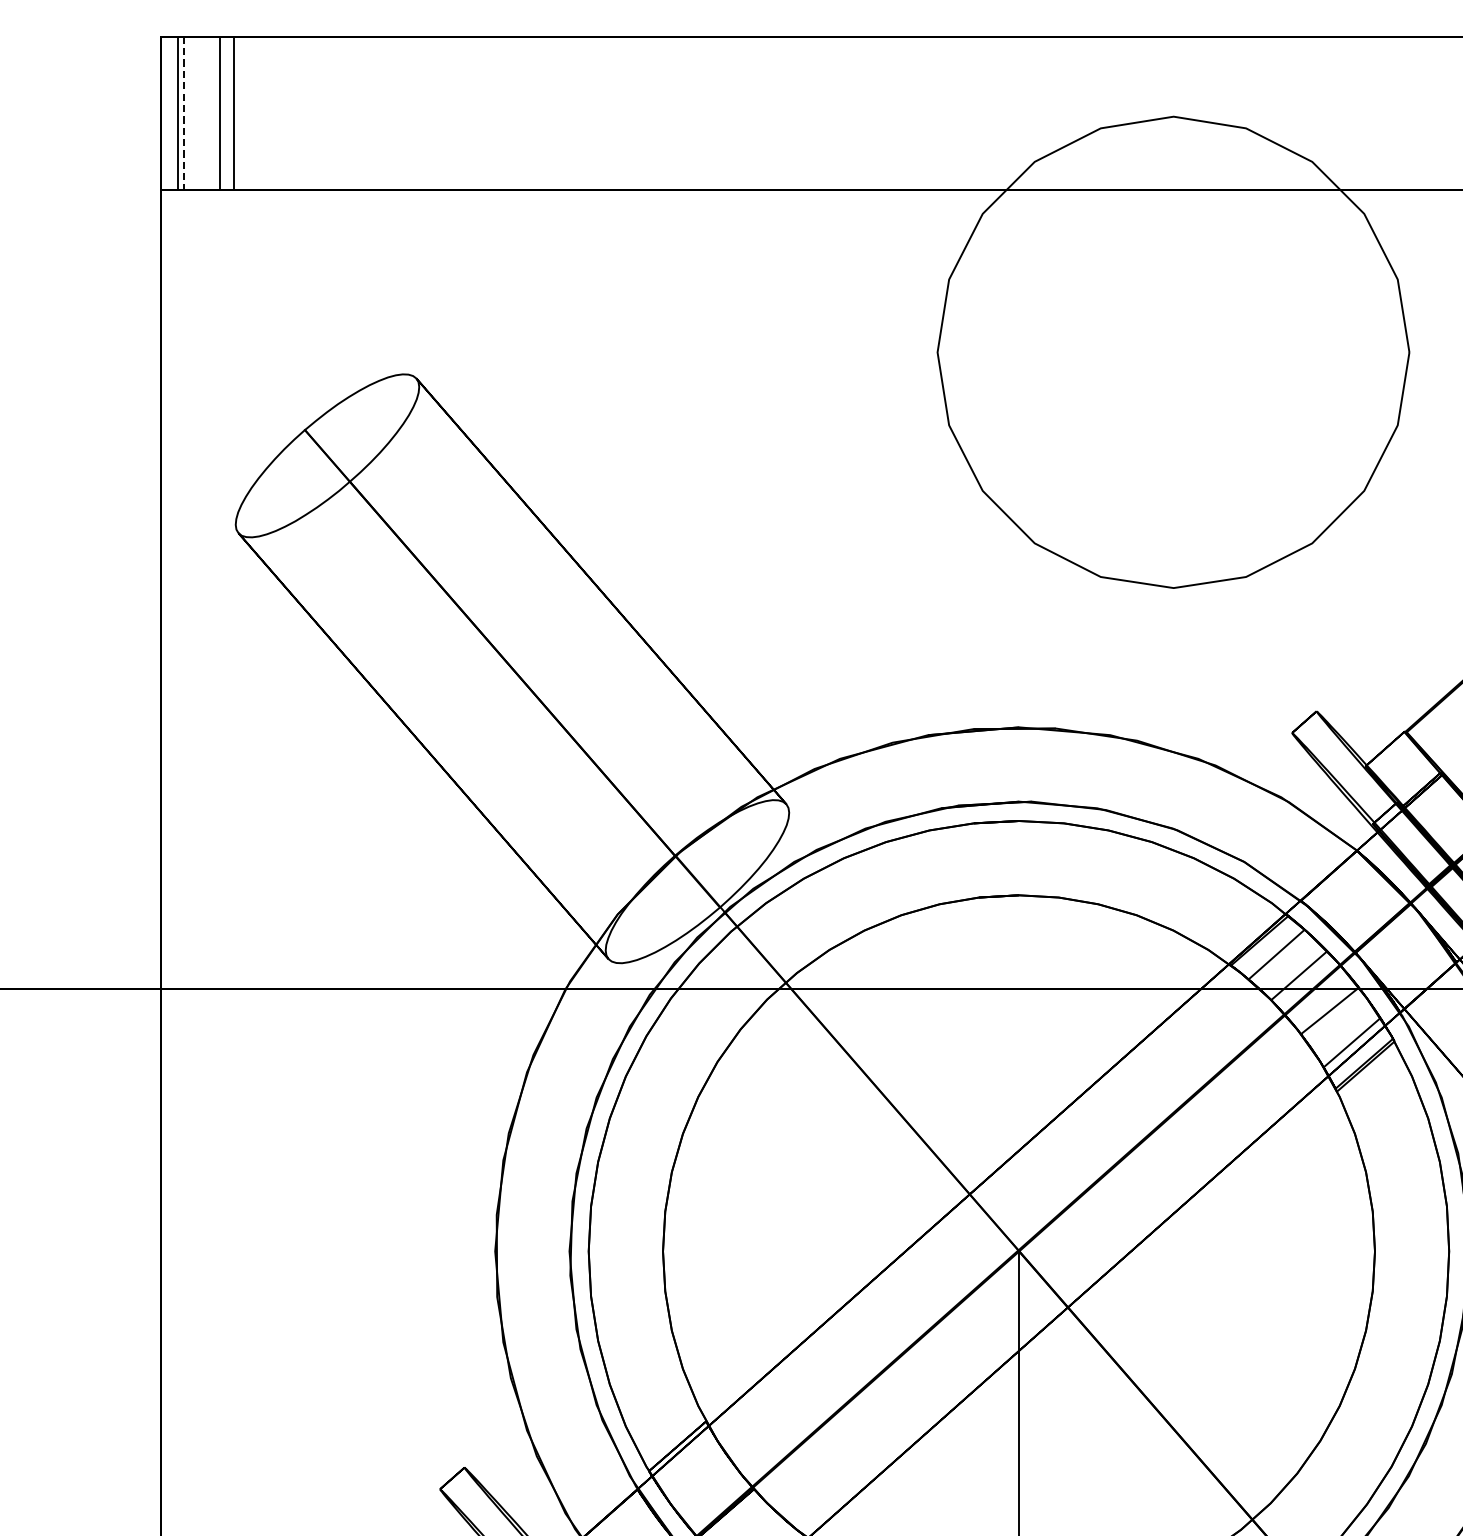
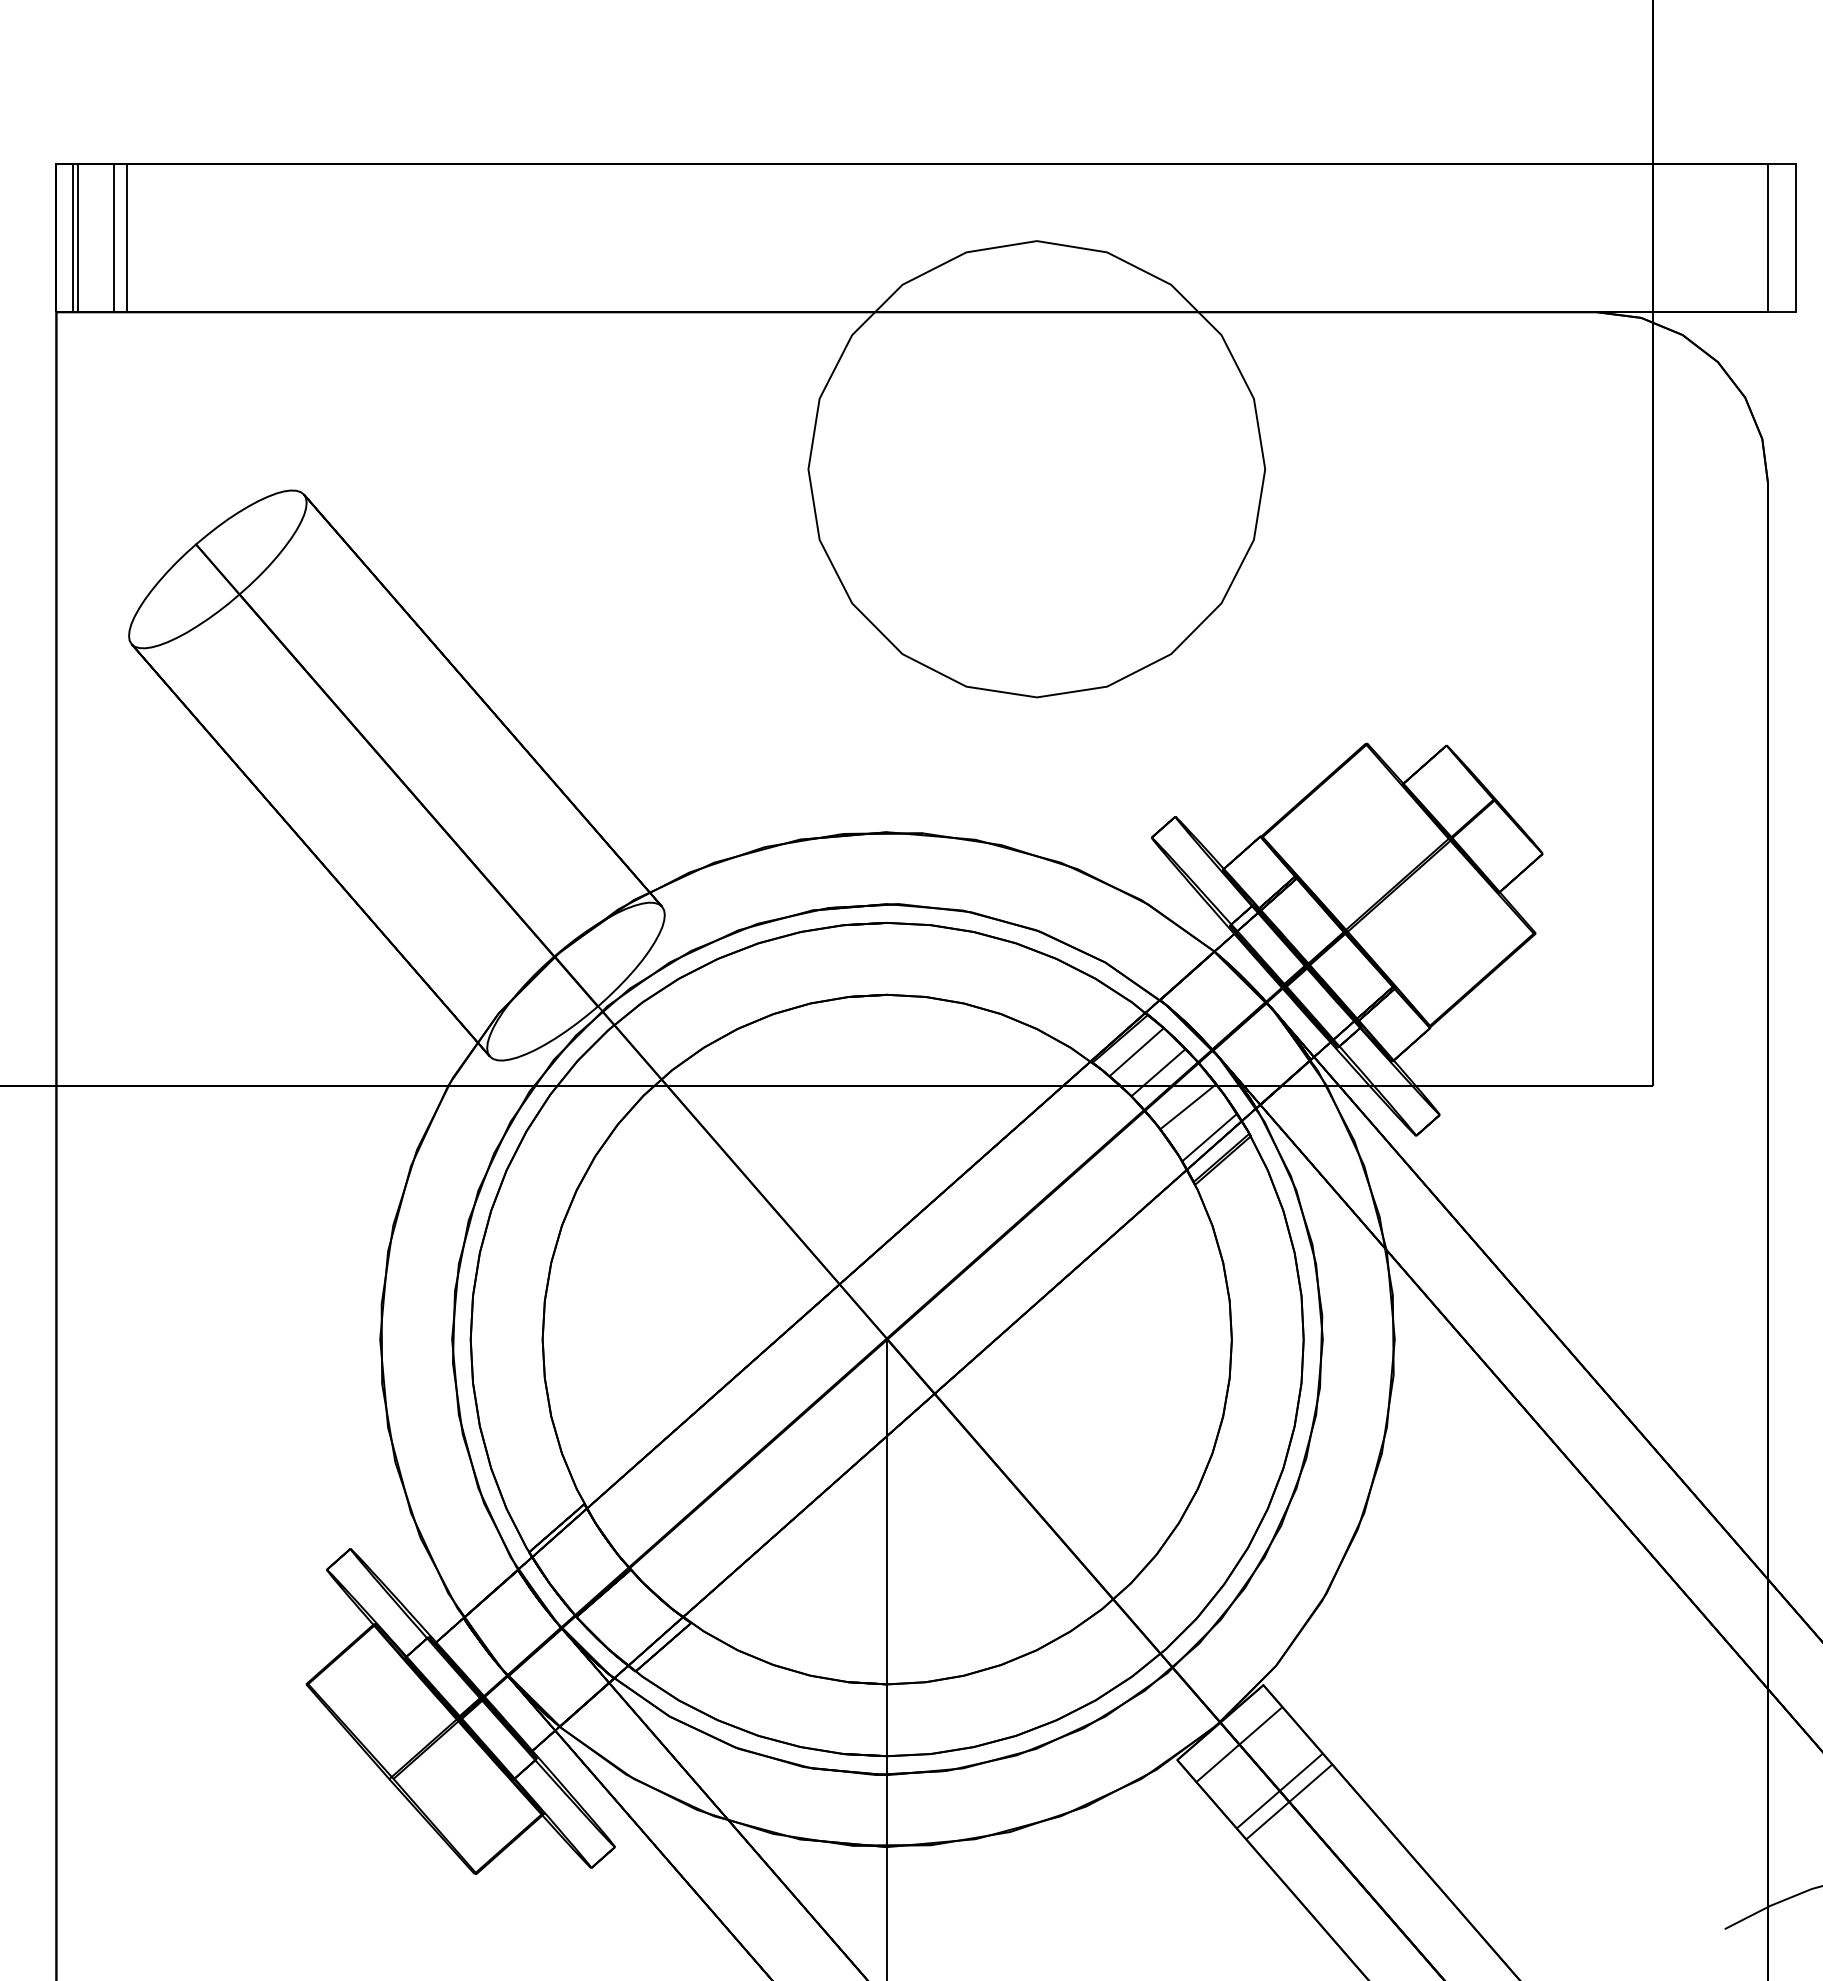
line: (183, 114) -> (78, 238), dashed -> solid

